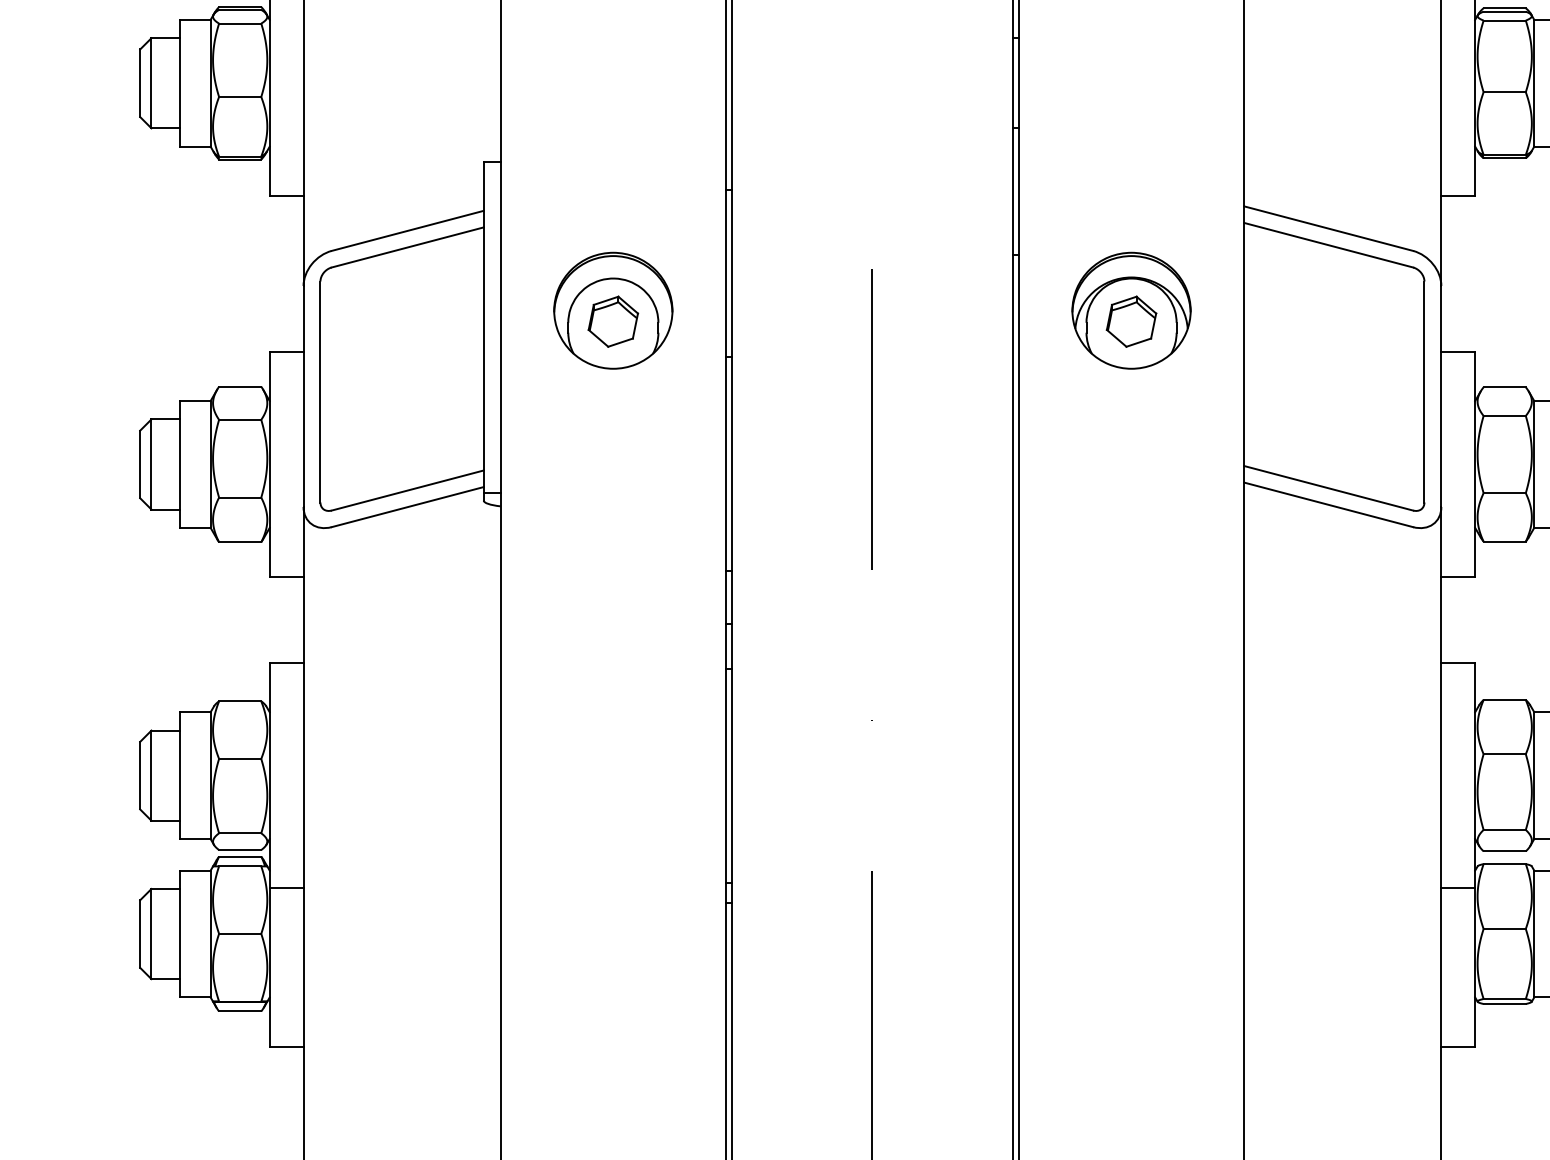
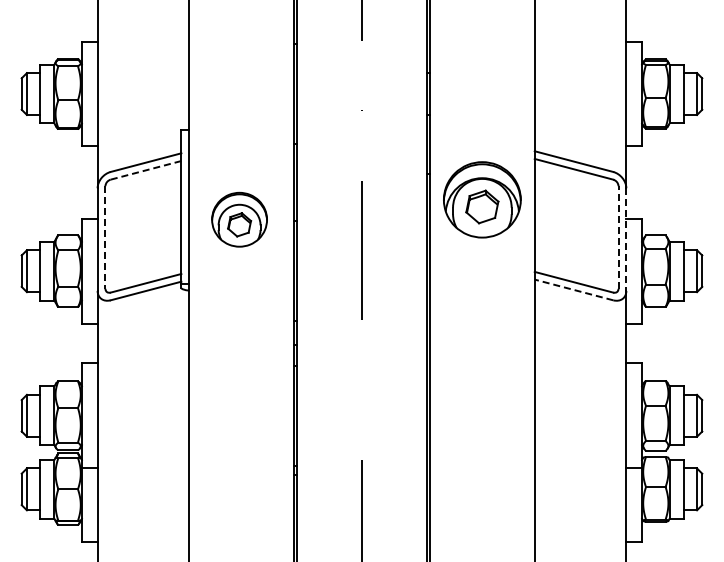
line: (408, 247) -> (146, 170), solid -> dashed
part: (613, 310) -> (239, 219), moved
part: (1131, 310) -> (482, 199), size x1.4
line: (1424, 391) -> (618, 237), solid -> dashed
line: (320, 394) -> (105, 238), solid -> dashed
line: (1441, 398) -> (626, 240), solid -> dashed
line: (1329, 503) -> (574, 289), solid -> dashed

